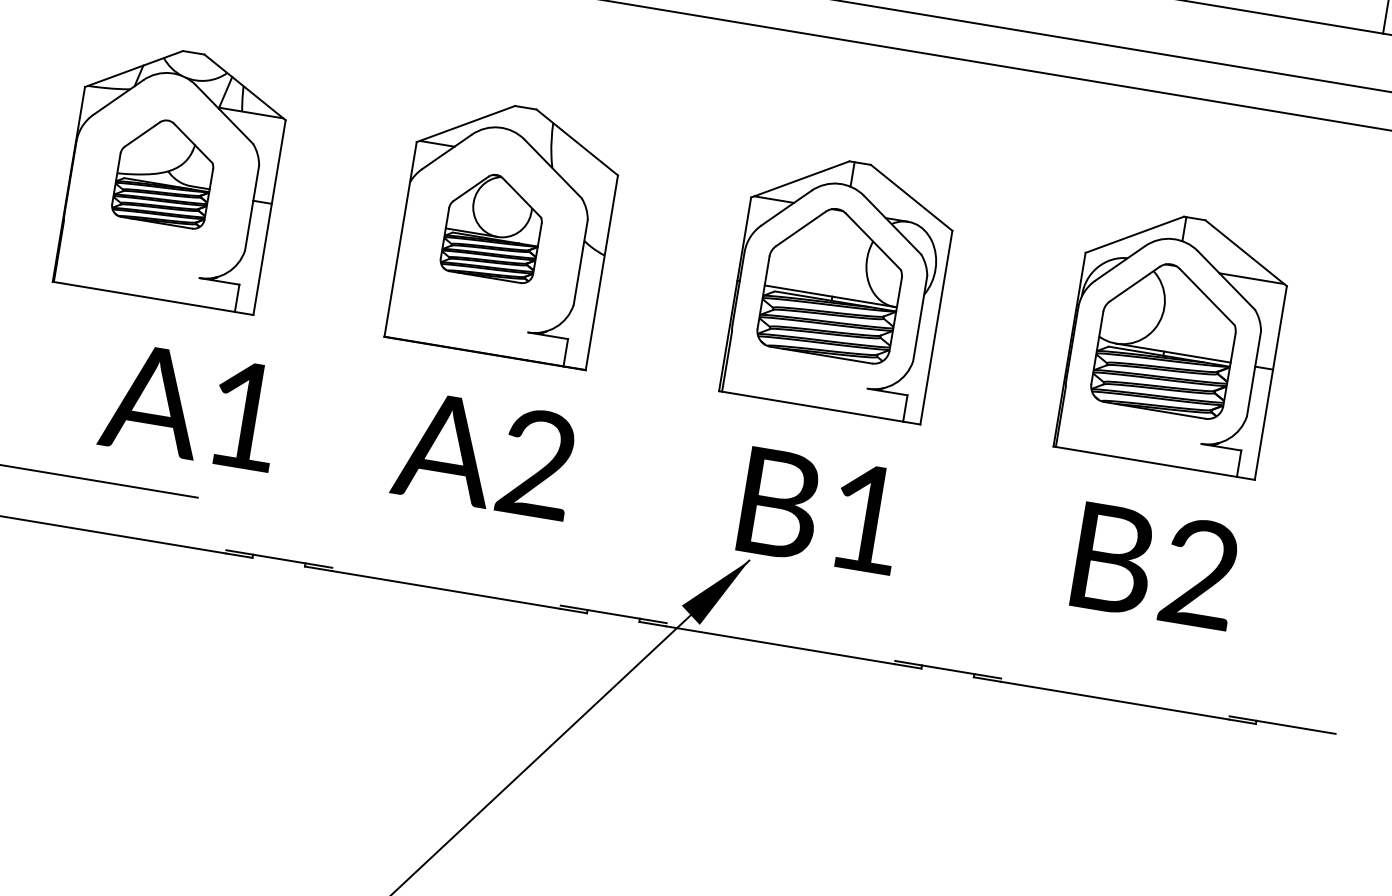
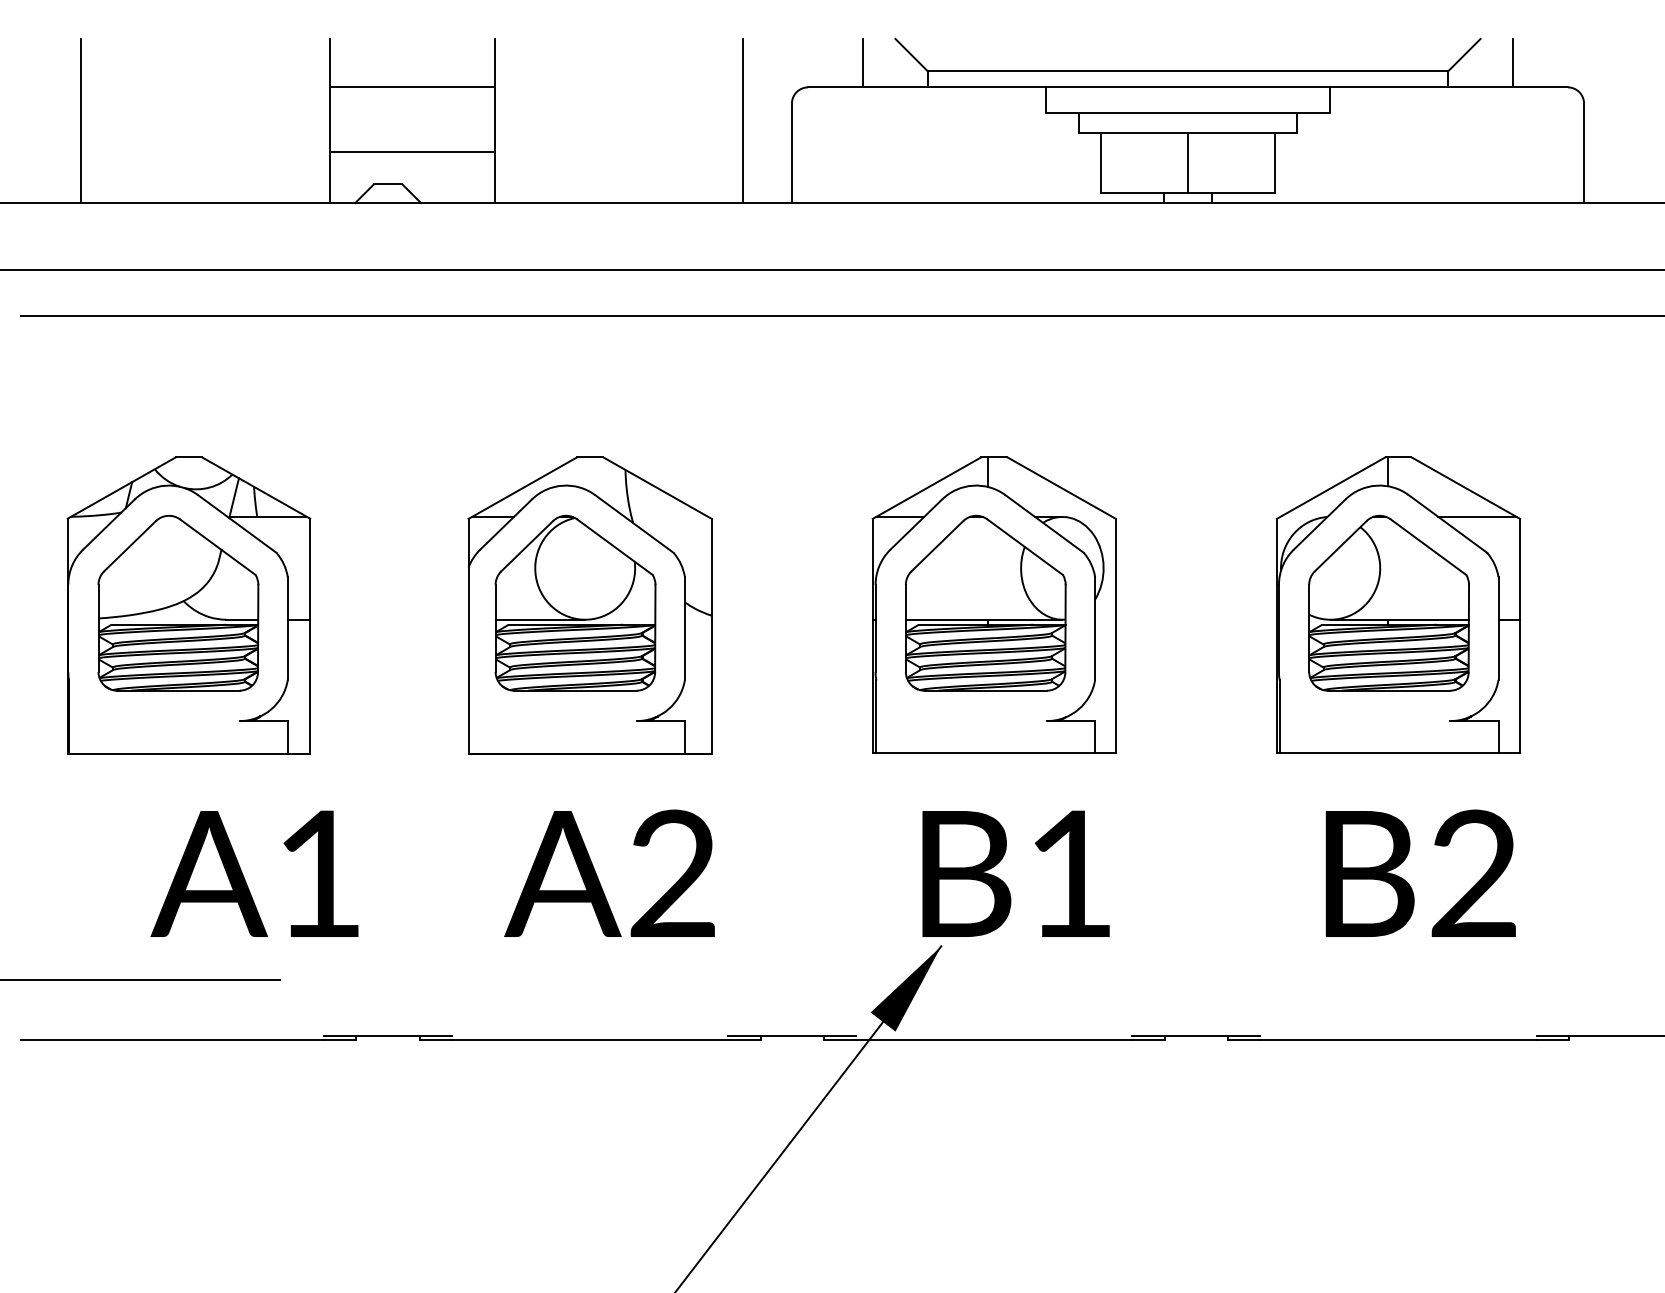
part: (165, 171) -> (178, 602), size x1.43
part: (493, 225) -> (575, 602), size x1.43

